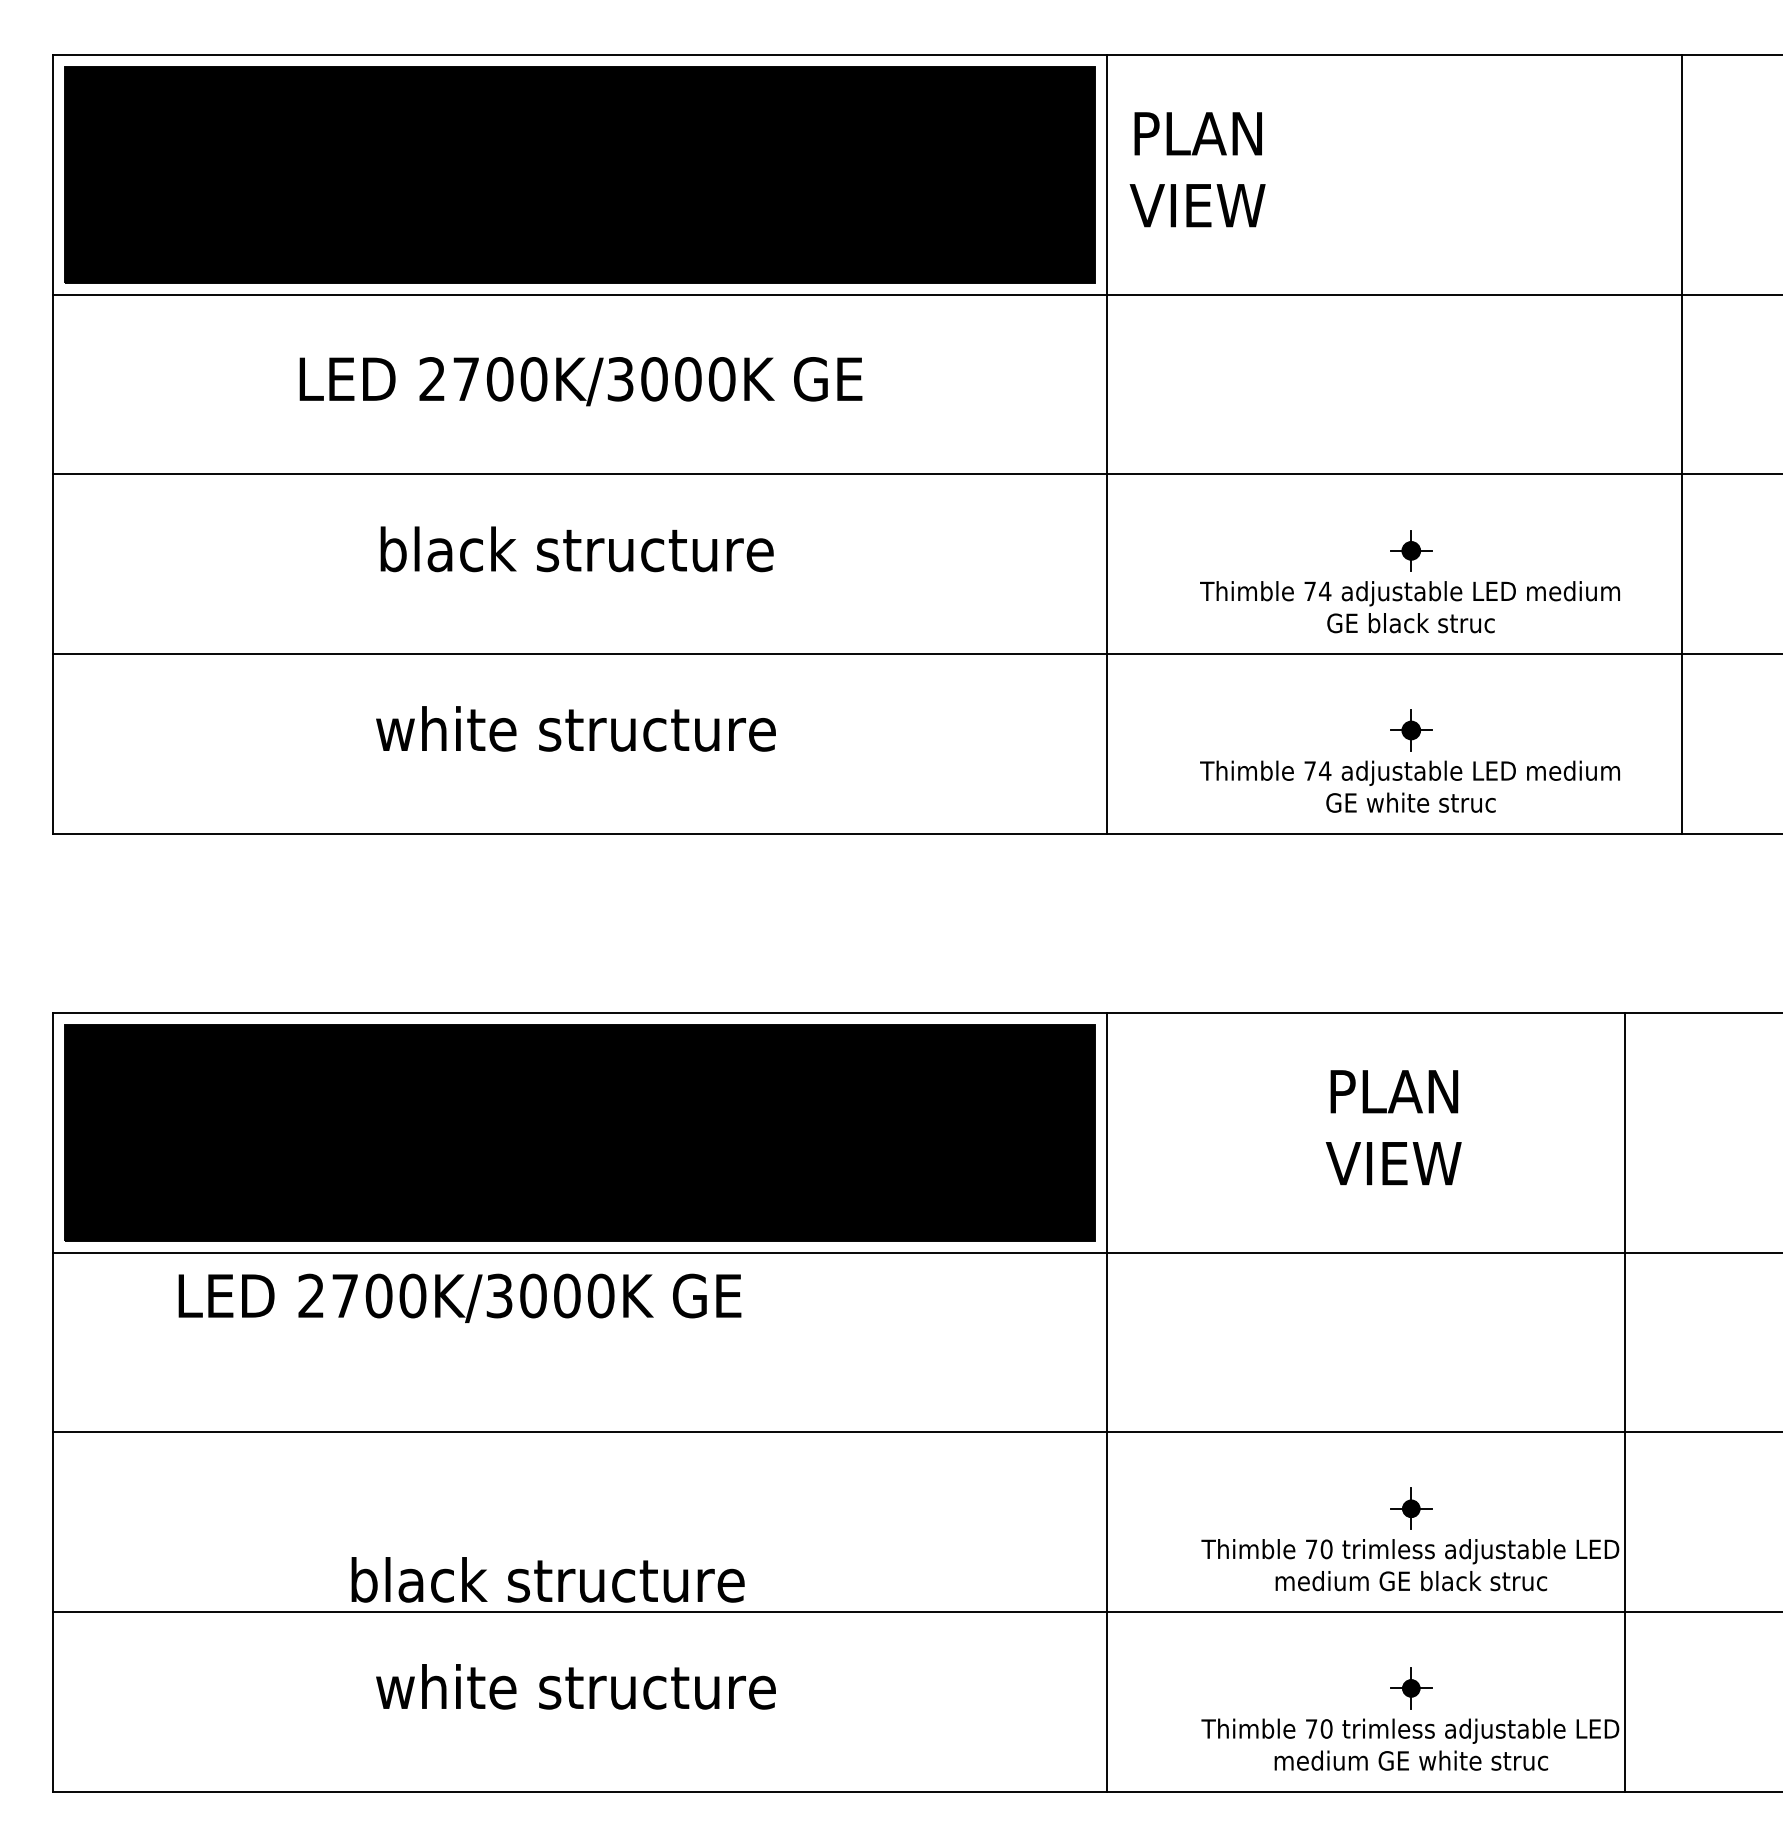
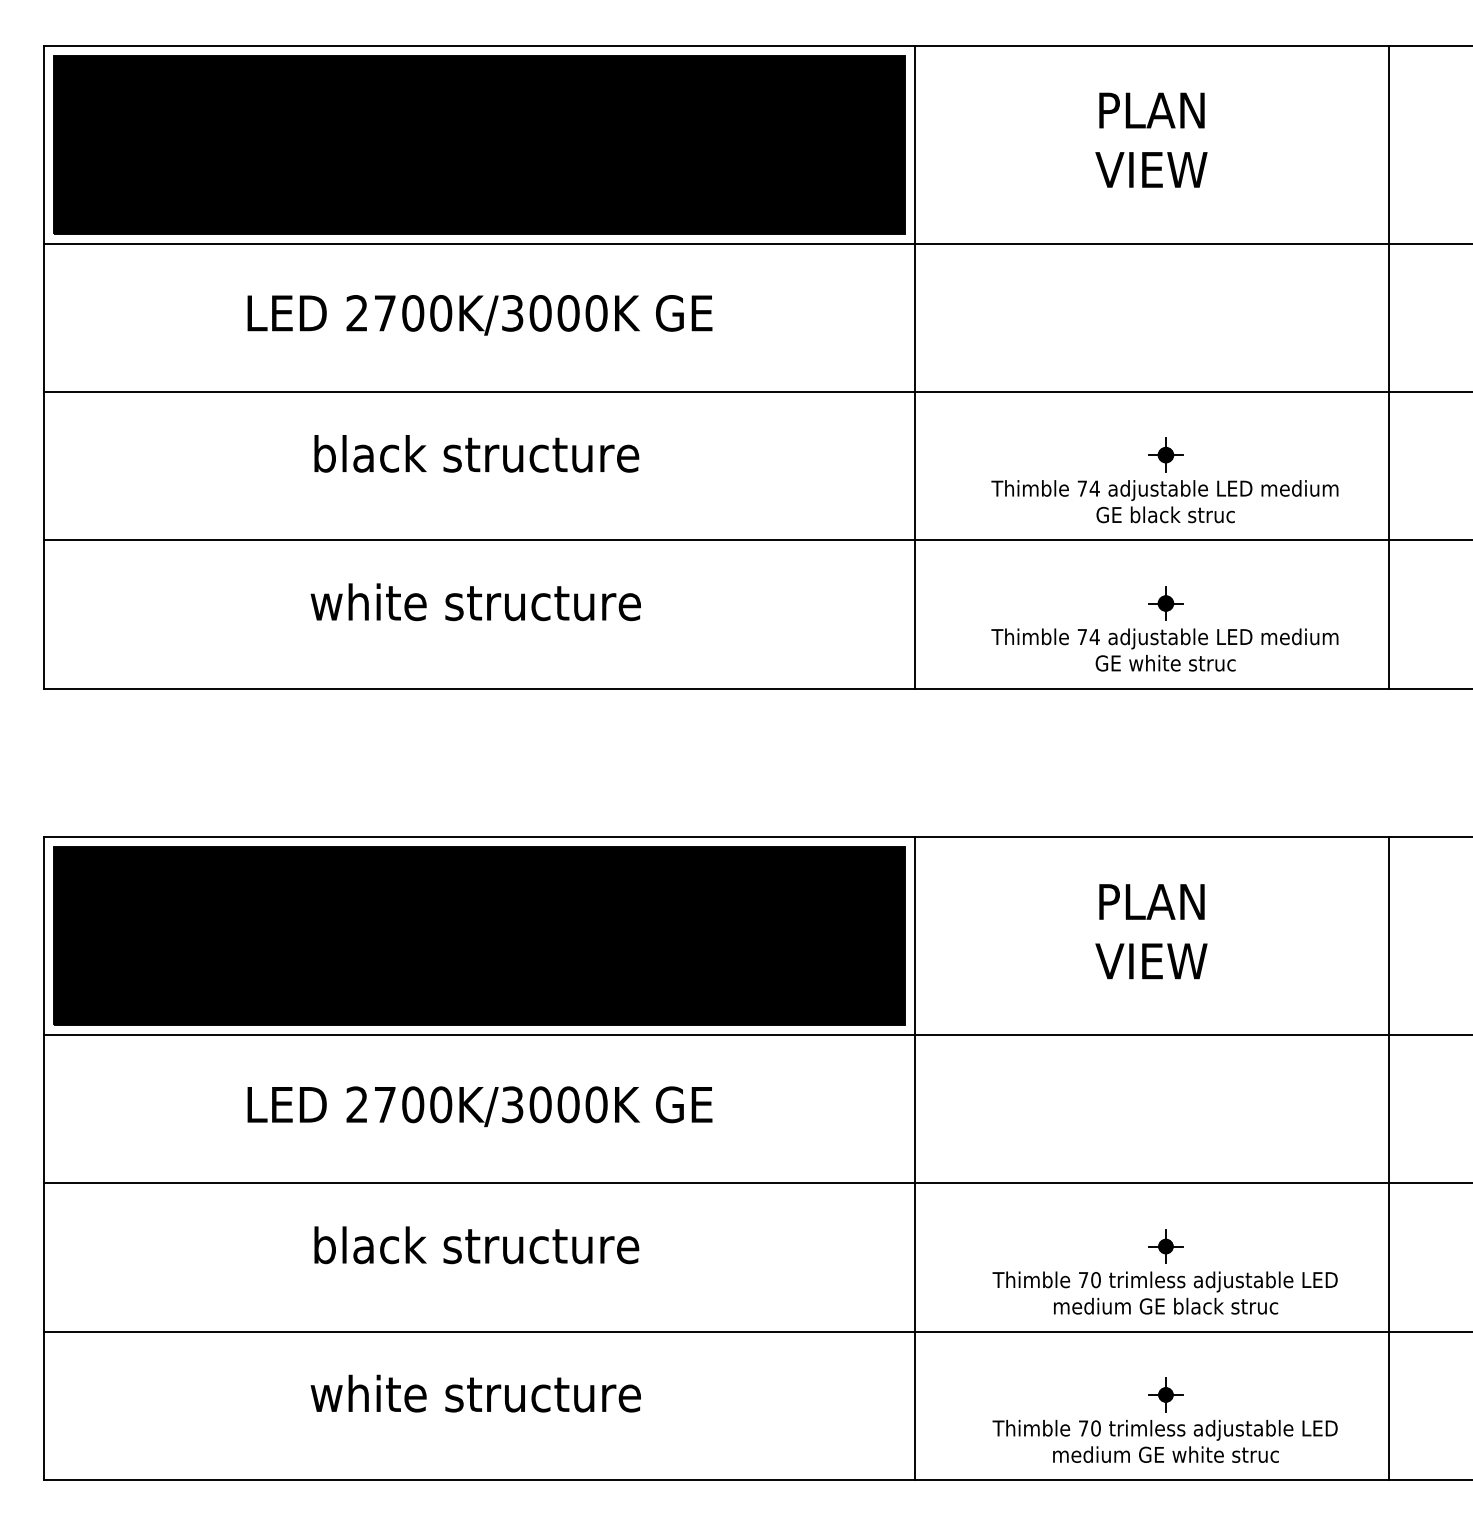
text: (1197, 168) -> (1151, 139), moved
text: (459, 1298) -> (479, 1106), moved
line: (1625, 1402) -> (1389, 1158), moved
text: (547, 1580) -> (476, 1245), moved

